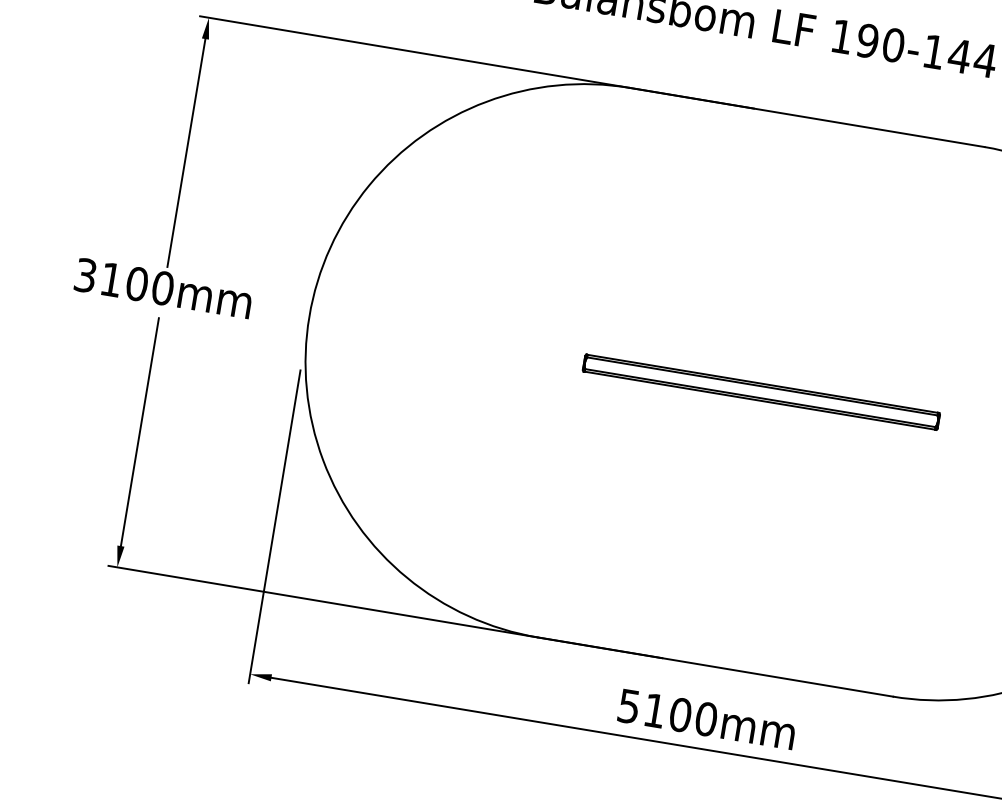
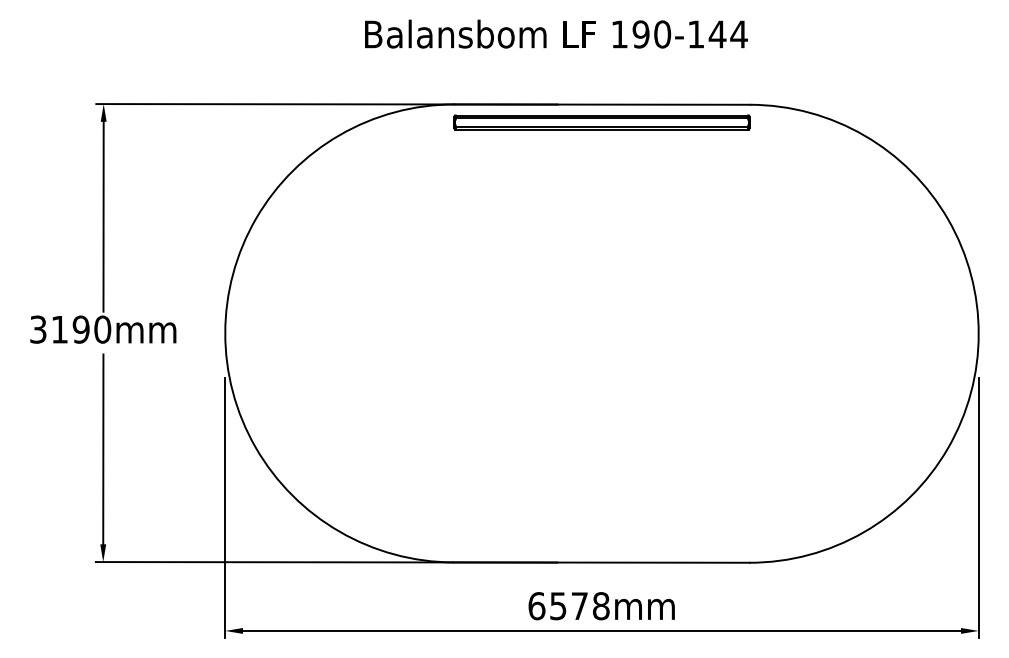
text: (136, 283) -> (80, 329), 3100mm -> 3190mm
part: (760, 392) -> (601, 122), moved
text: (667, 713) -> (568, 606), 5100mm -> 6578mm

